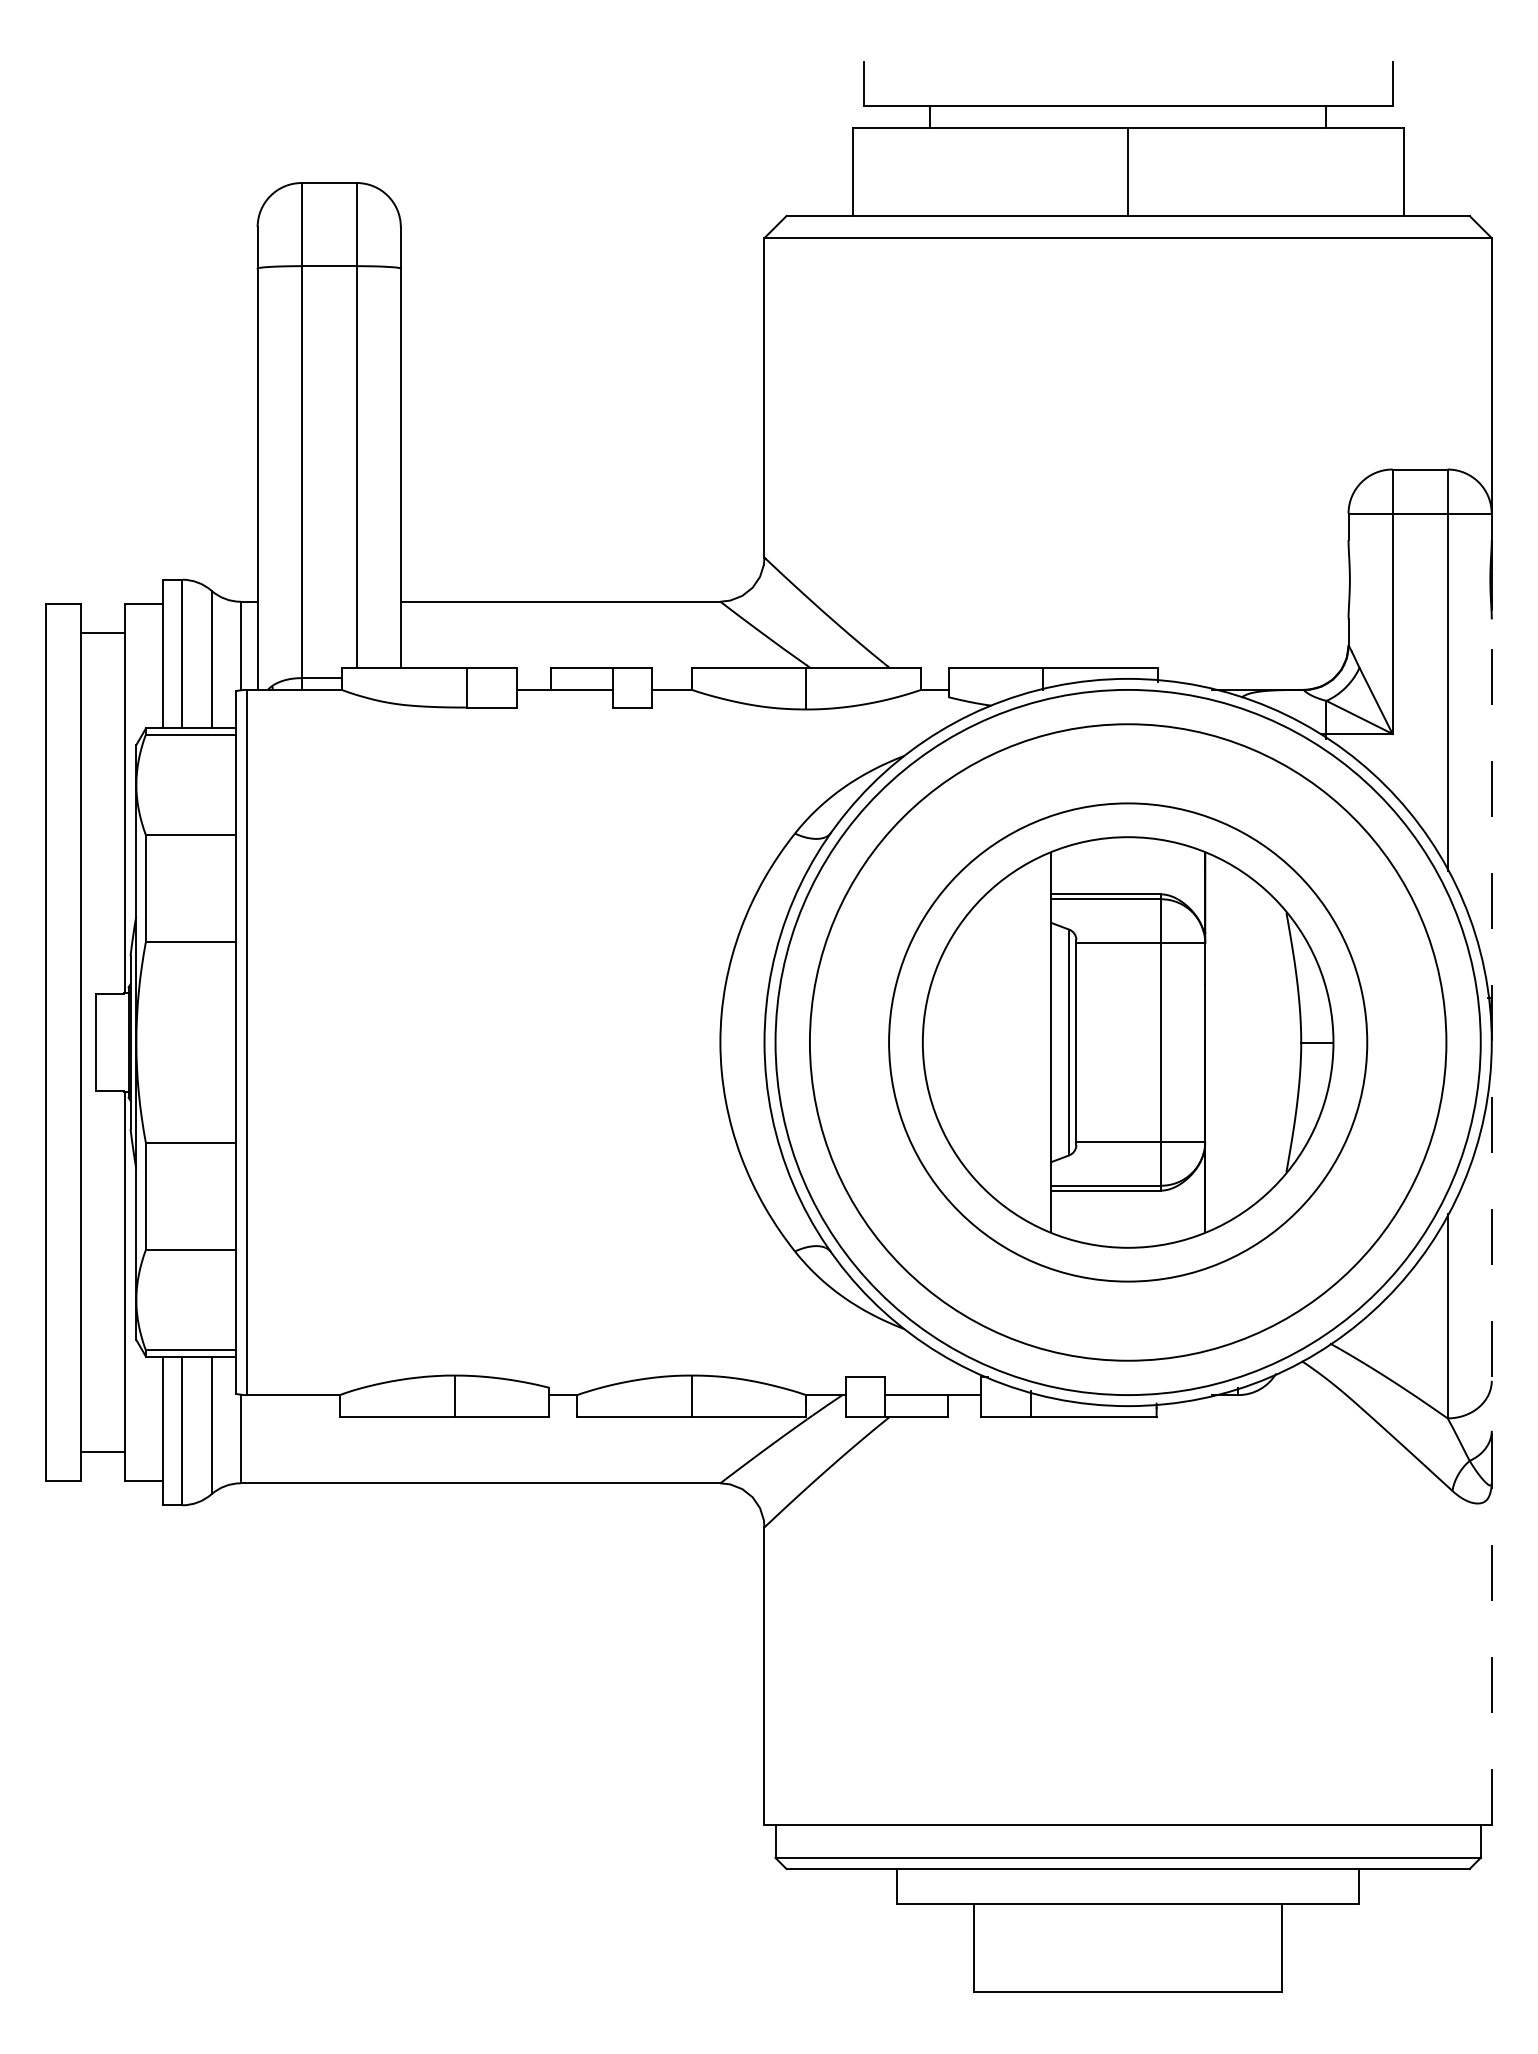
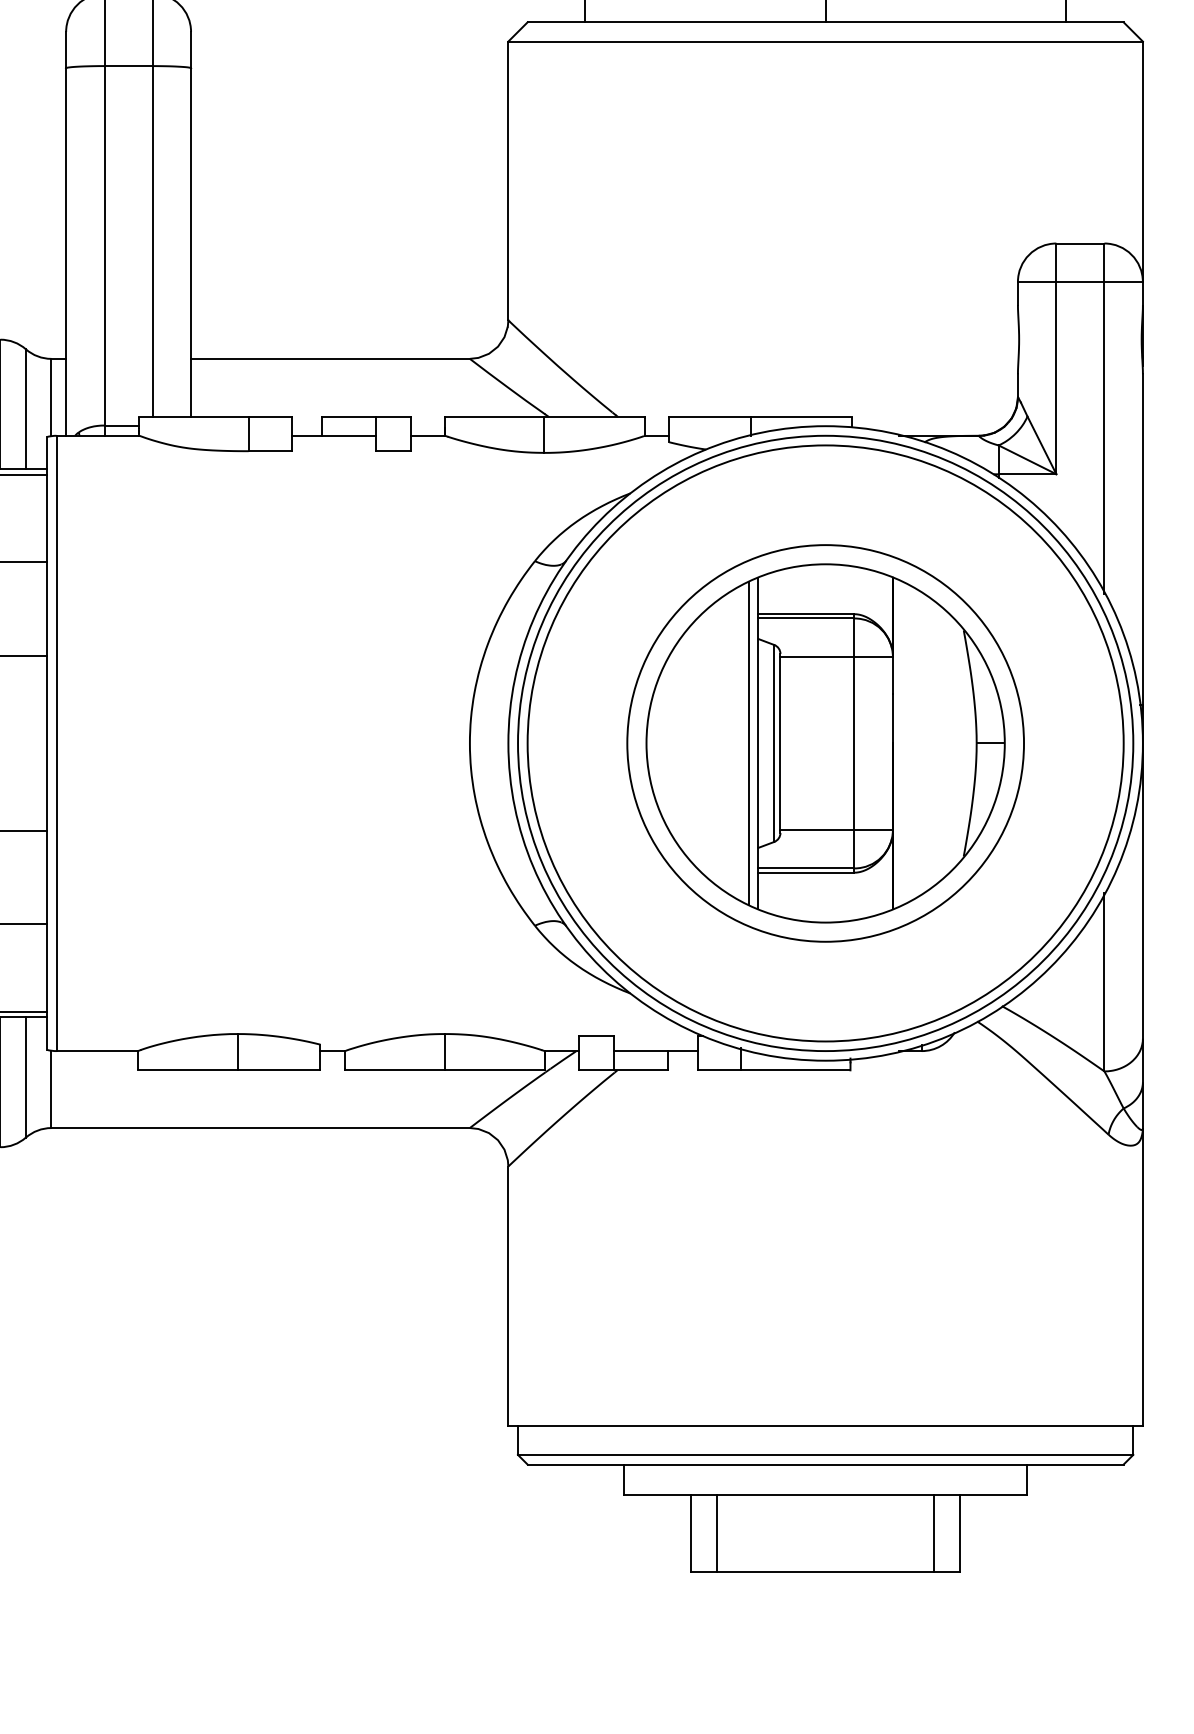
line: (1039, 1042) -> (748, 743), added
circle: (1127, 1042) -> (825, 743), size x0.71
circle: (1127, 1042) -> (825, 743), size x1.43
line: (1491, 1222) -> (1142, 900), dashed -> solid
line: (1003, 1948) -> (716, 1533), added
line: (1252, 1948) -> (934, 1533), added

